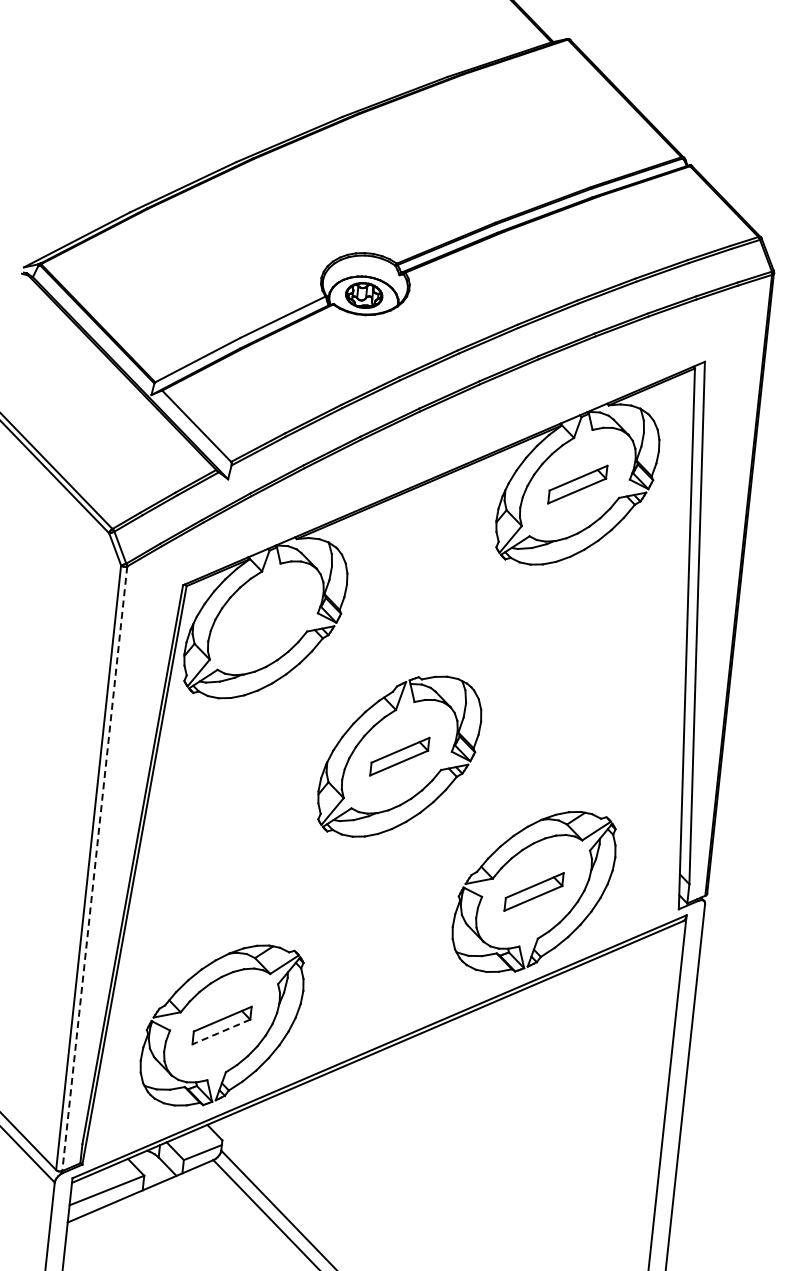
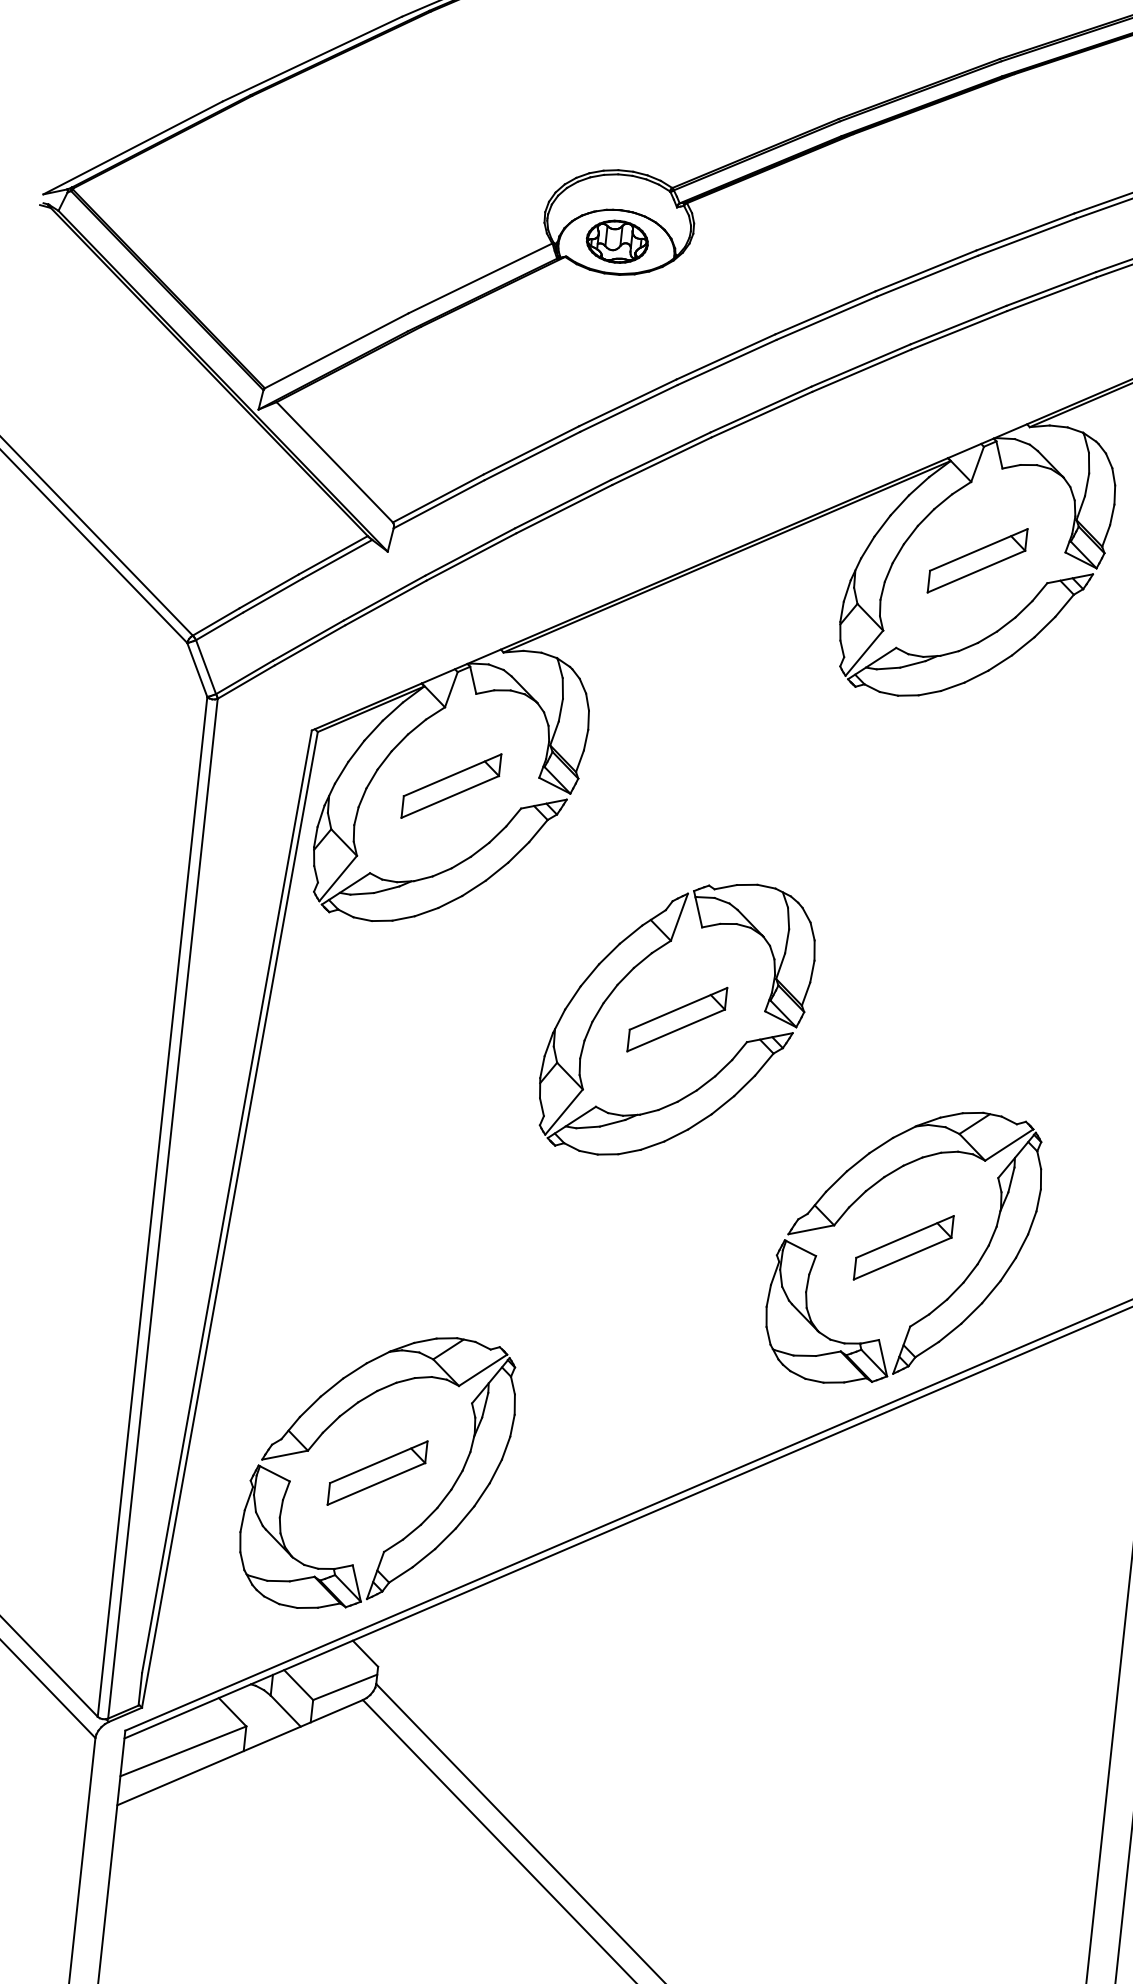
part: (265, 617) -> (450, 784), added
line: (94, 869) -> (162, 1209), dashed -> solid
line: (220, 1032) -> (374, 1484), dashed -> solid

